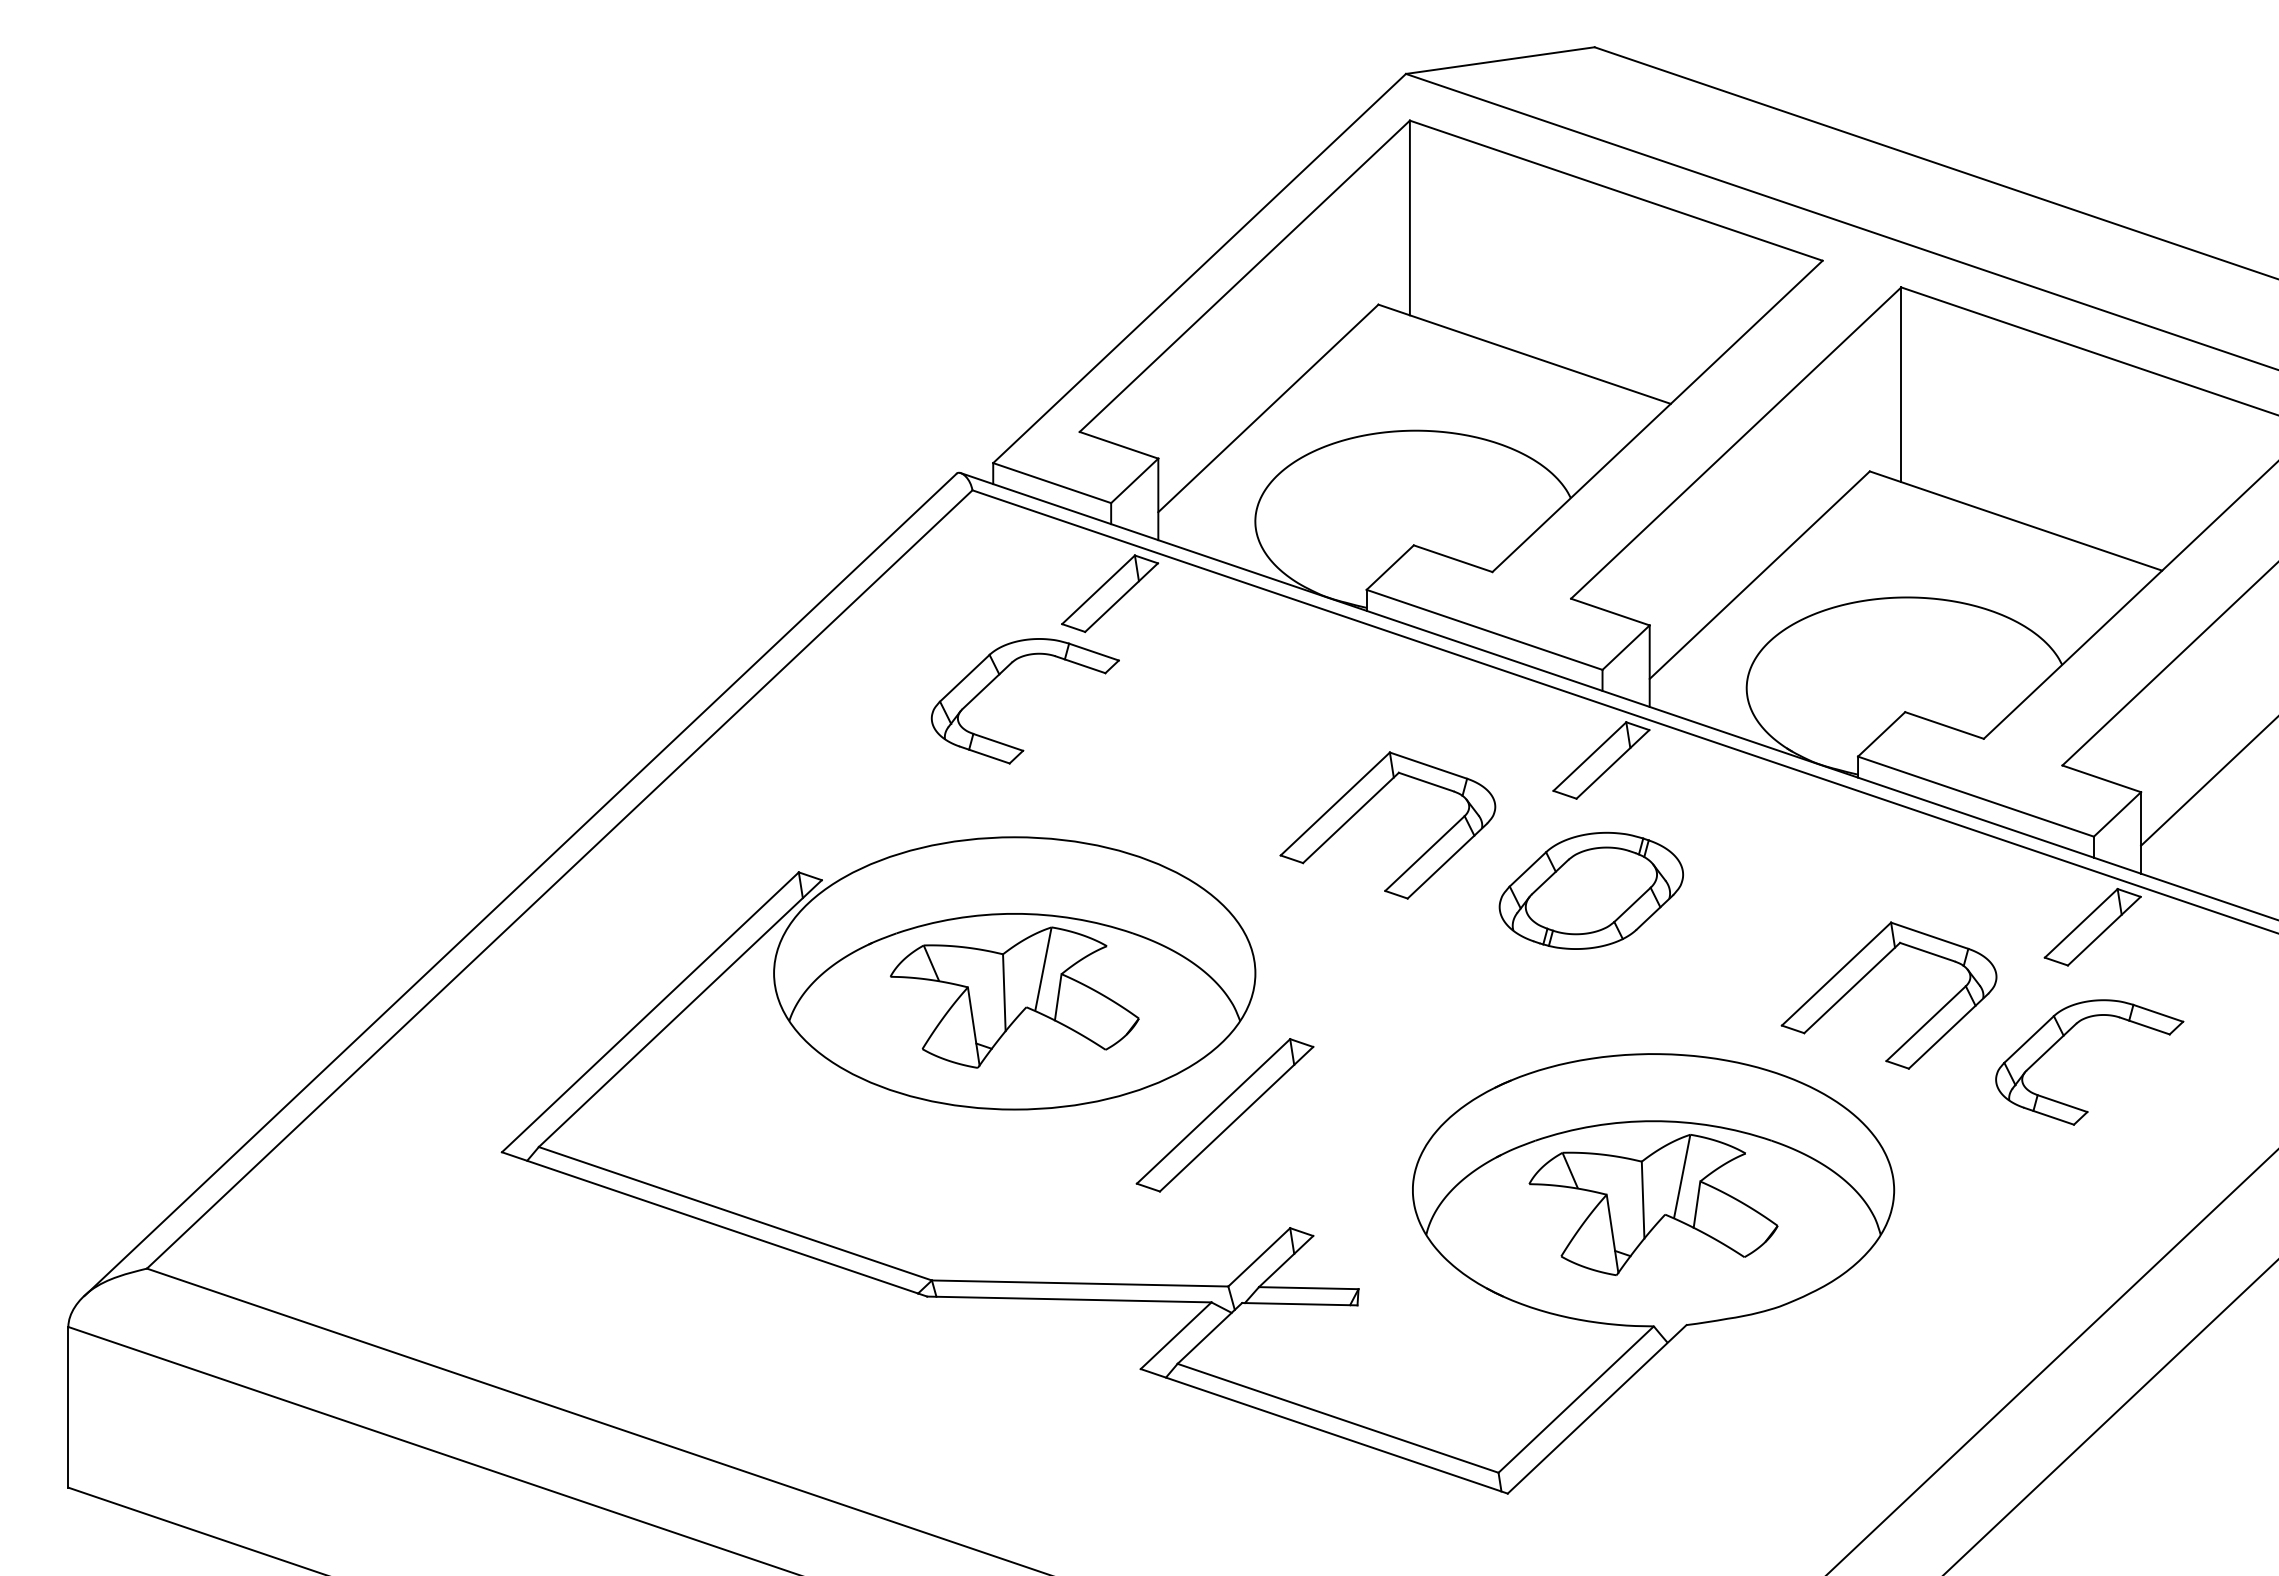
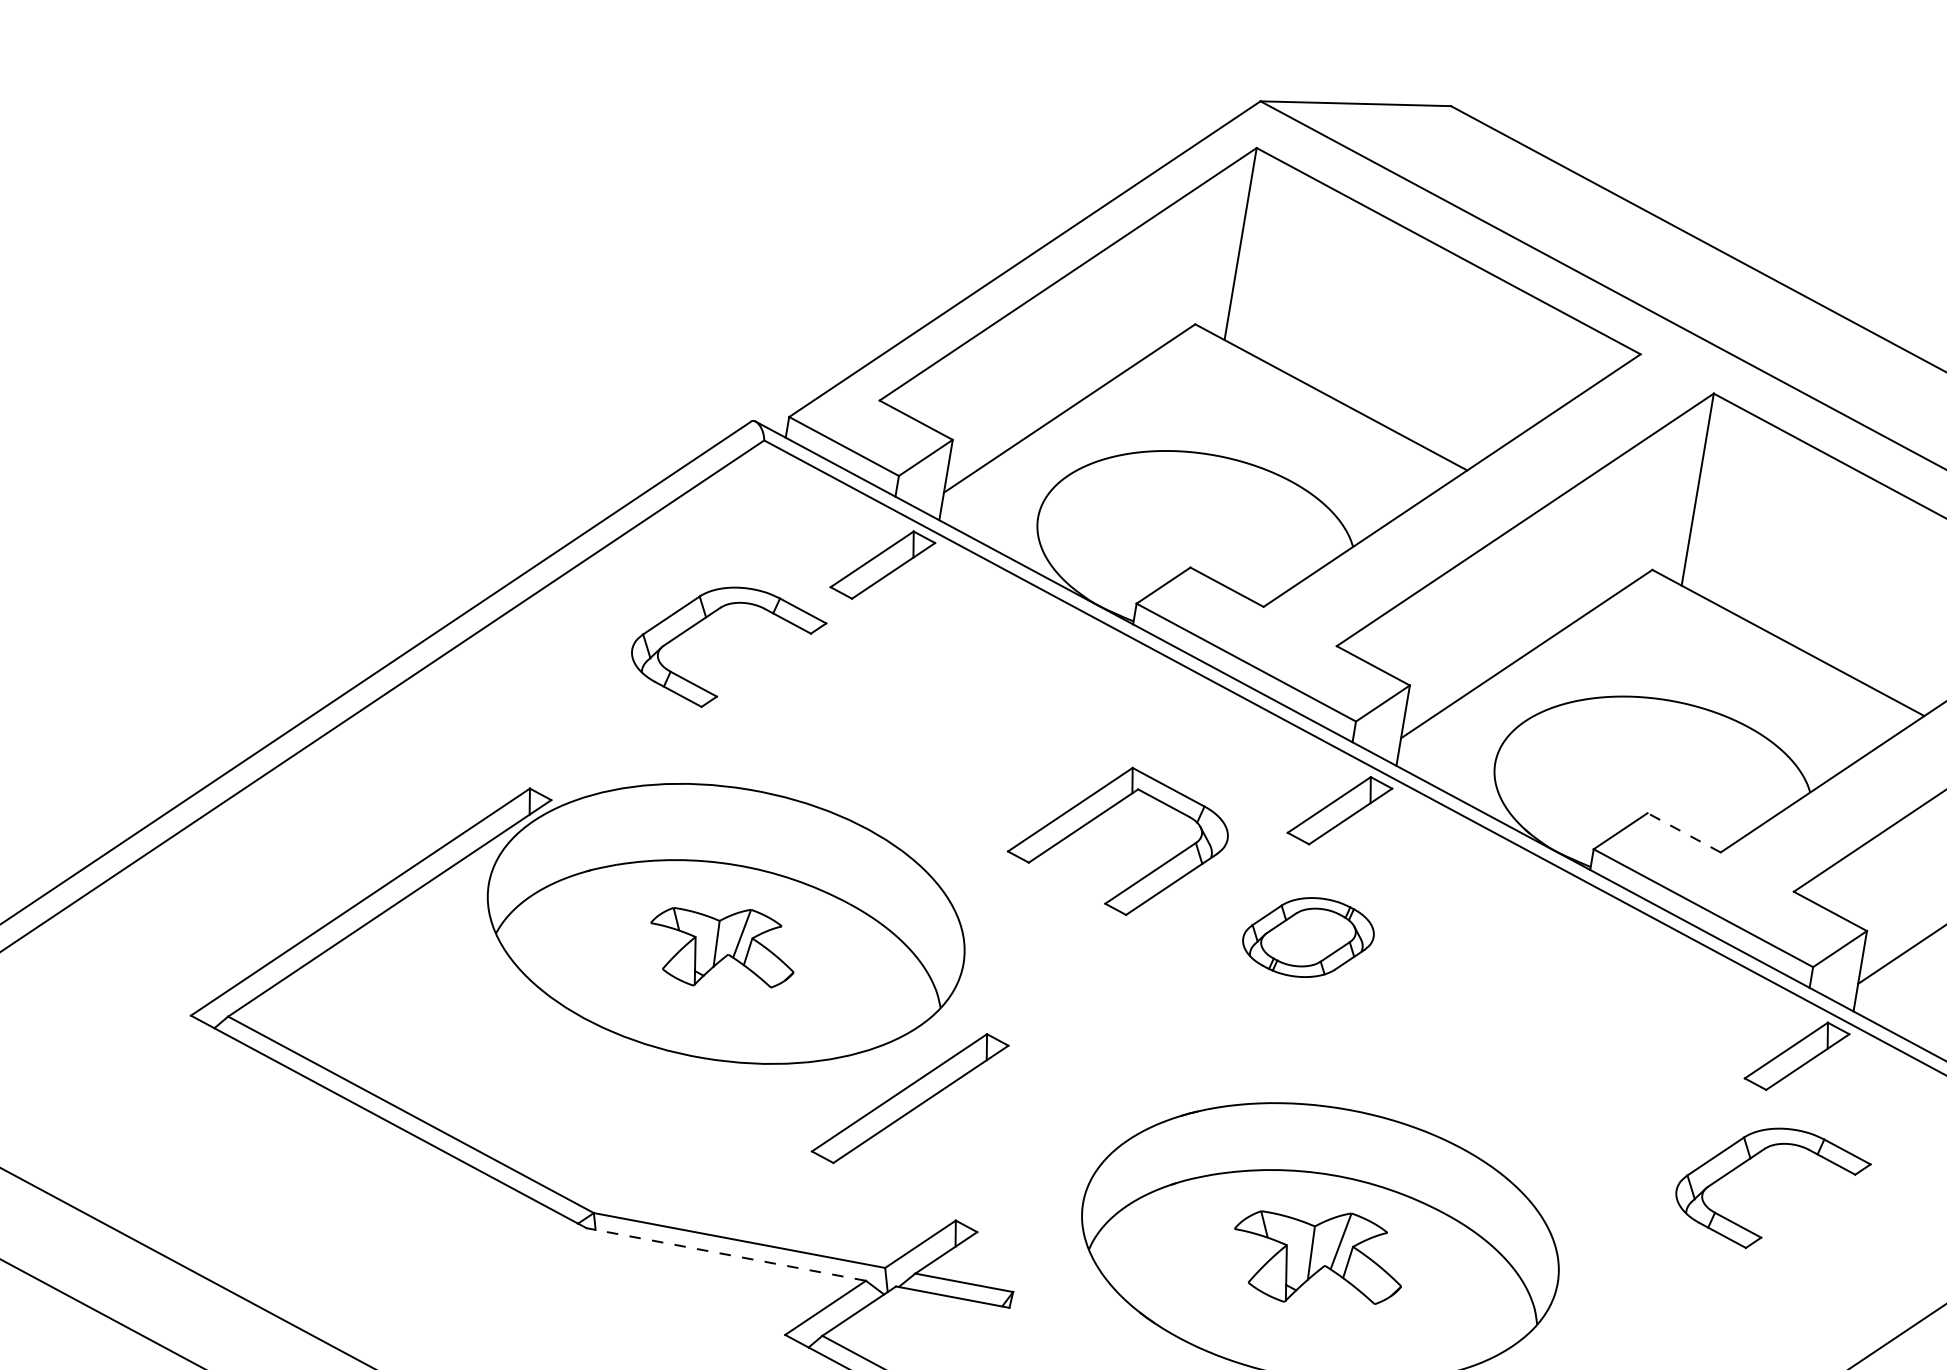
part: (999, 675) -> (706, 618), moved
line: (1944, 725) -> (1684, 832), solid -> dashed
part: (1590, 890) -> (1307, 937), size x0.7
part: (1869, 973) -> (1569, 1065), removed
part: (1014, 997) -> (721, 947), size x0.6
part: (1653, 1204) -> (1318, 1257), size x0.7
line: (1068, 1299) -> (725, 1254), solid -> dashed

